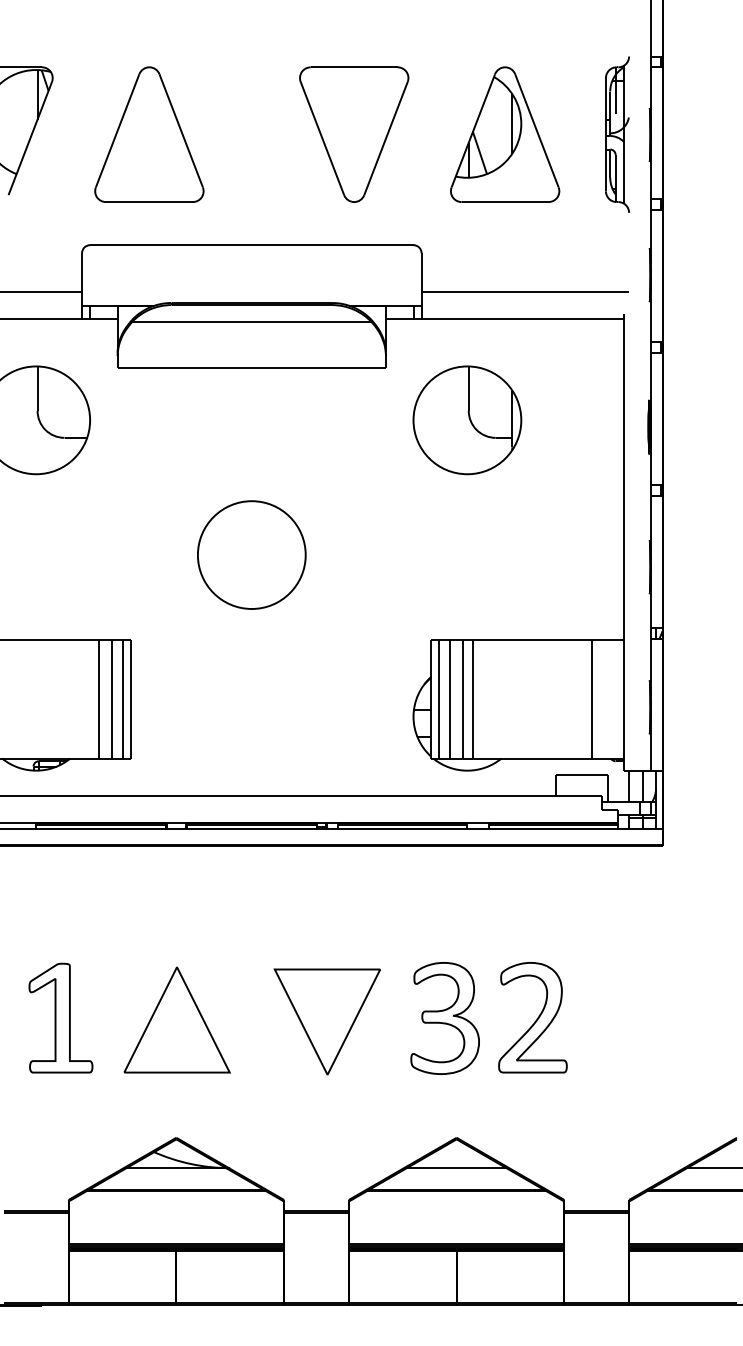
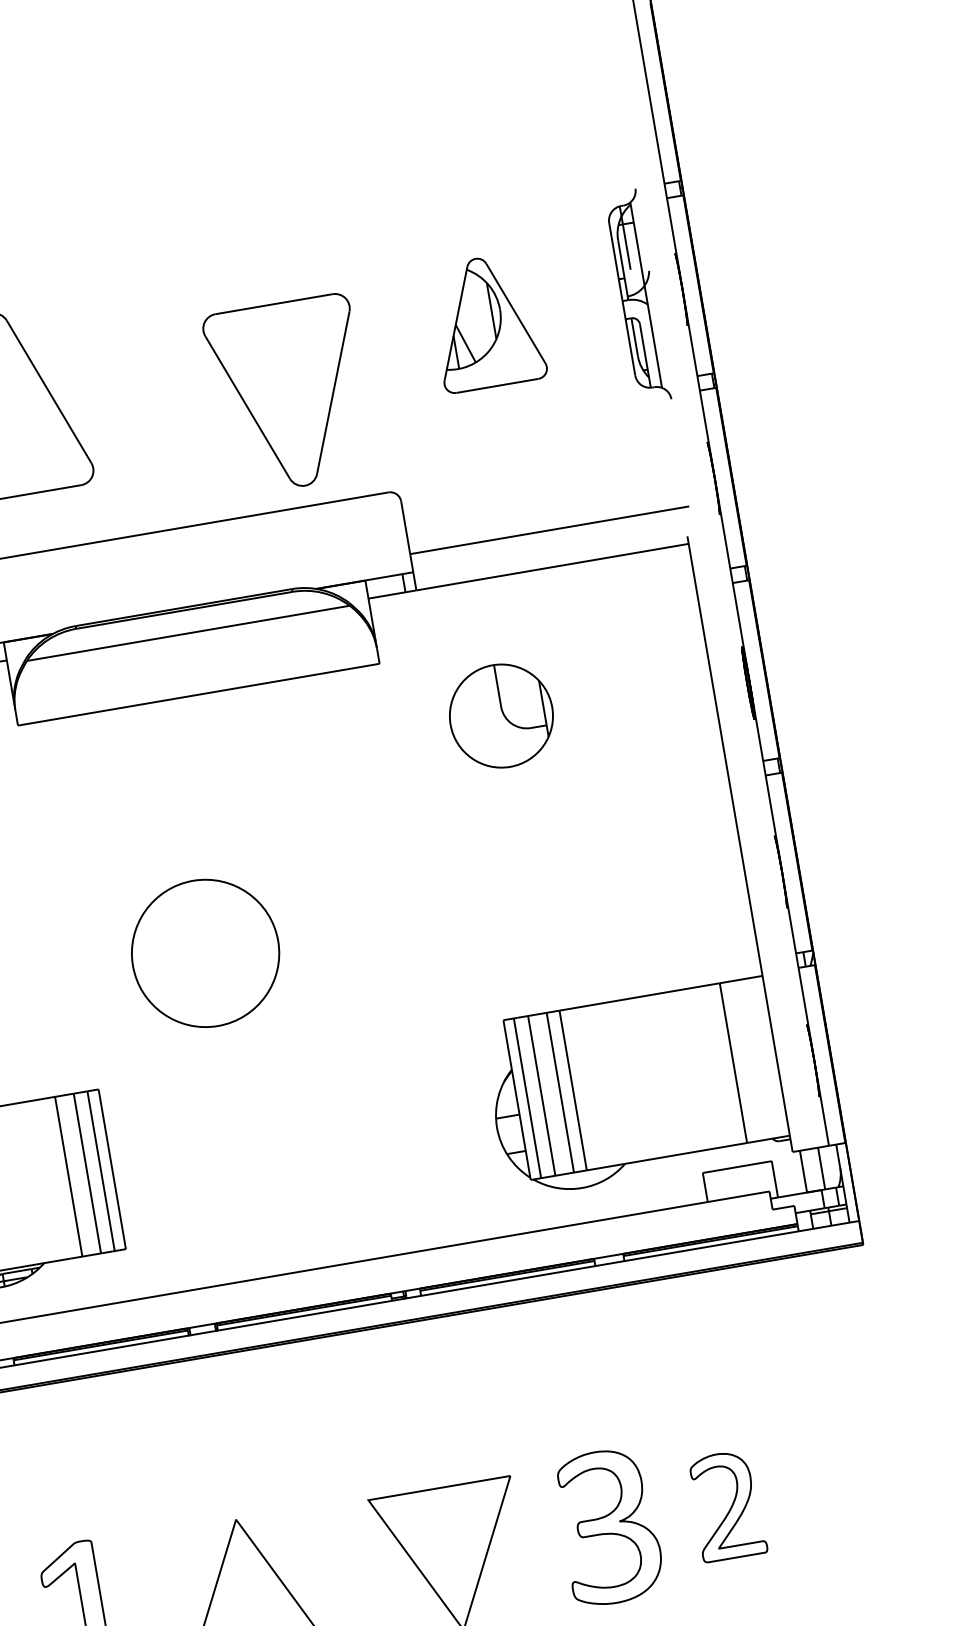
part: (354, 134) -> (289, 394), moved
part: (505, 134) -> (486, 322), size x0.7
part: (467, 420) -> (501, 716), size x0.7
part: (251, 554) -> (205, 952), moved
part: (532, 1017) -> (726, 1505), size x0.7

